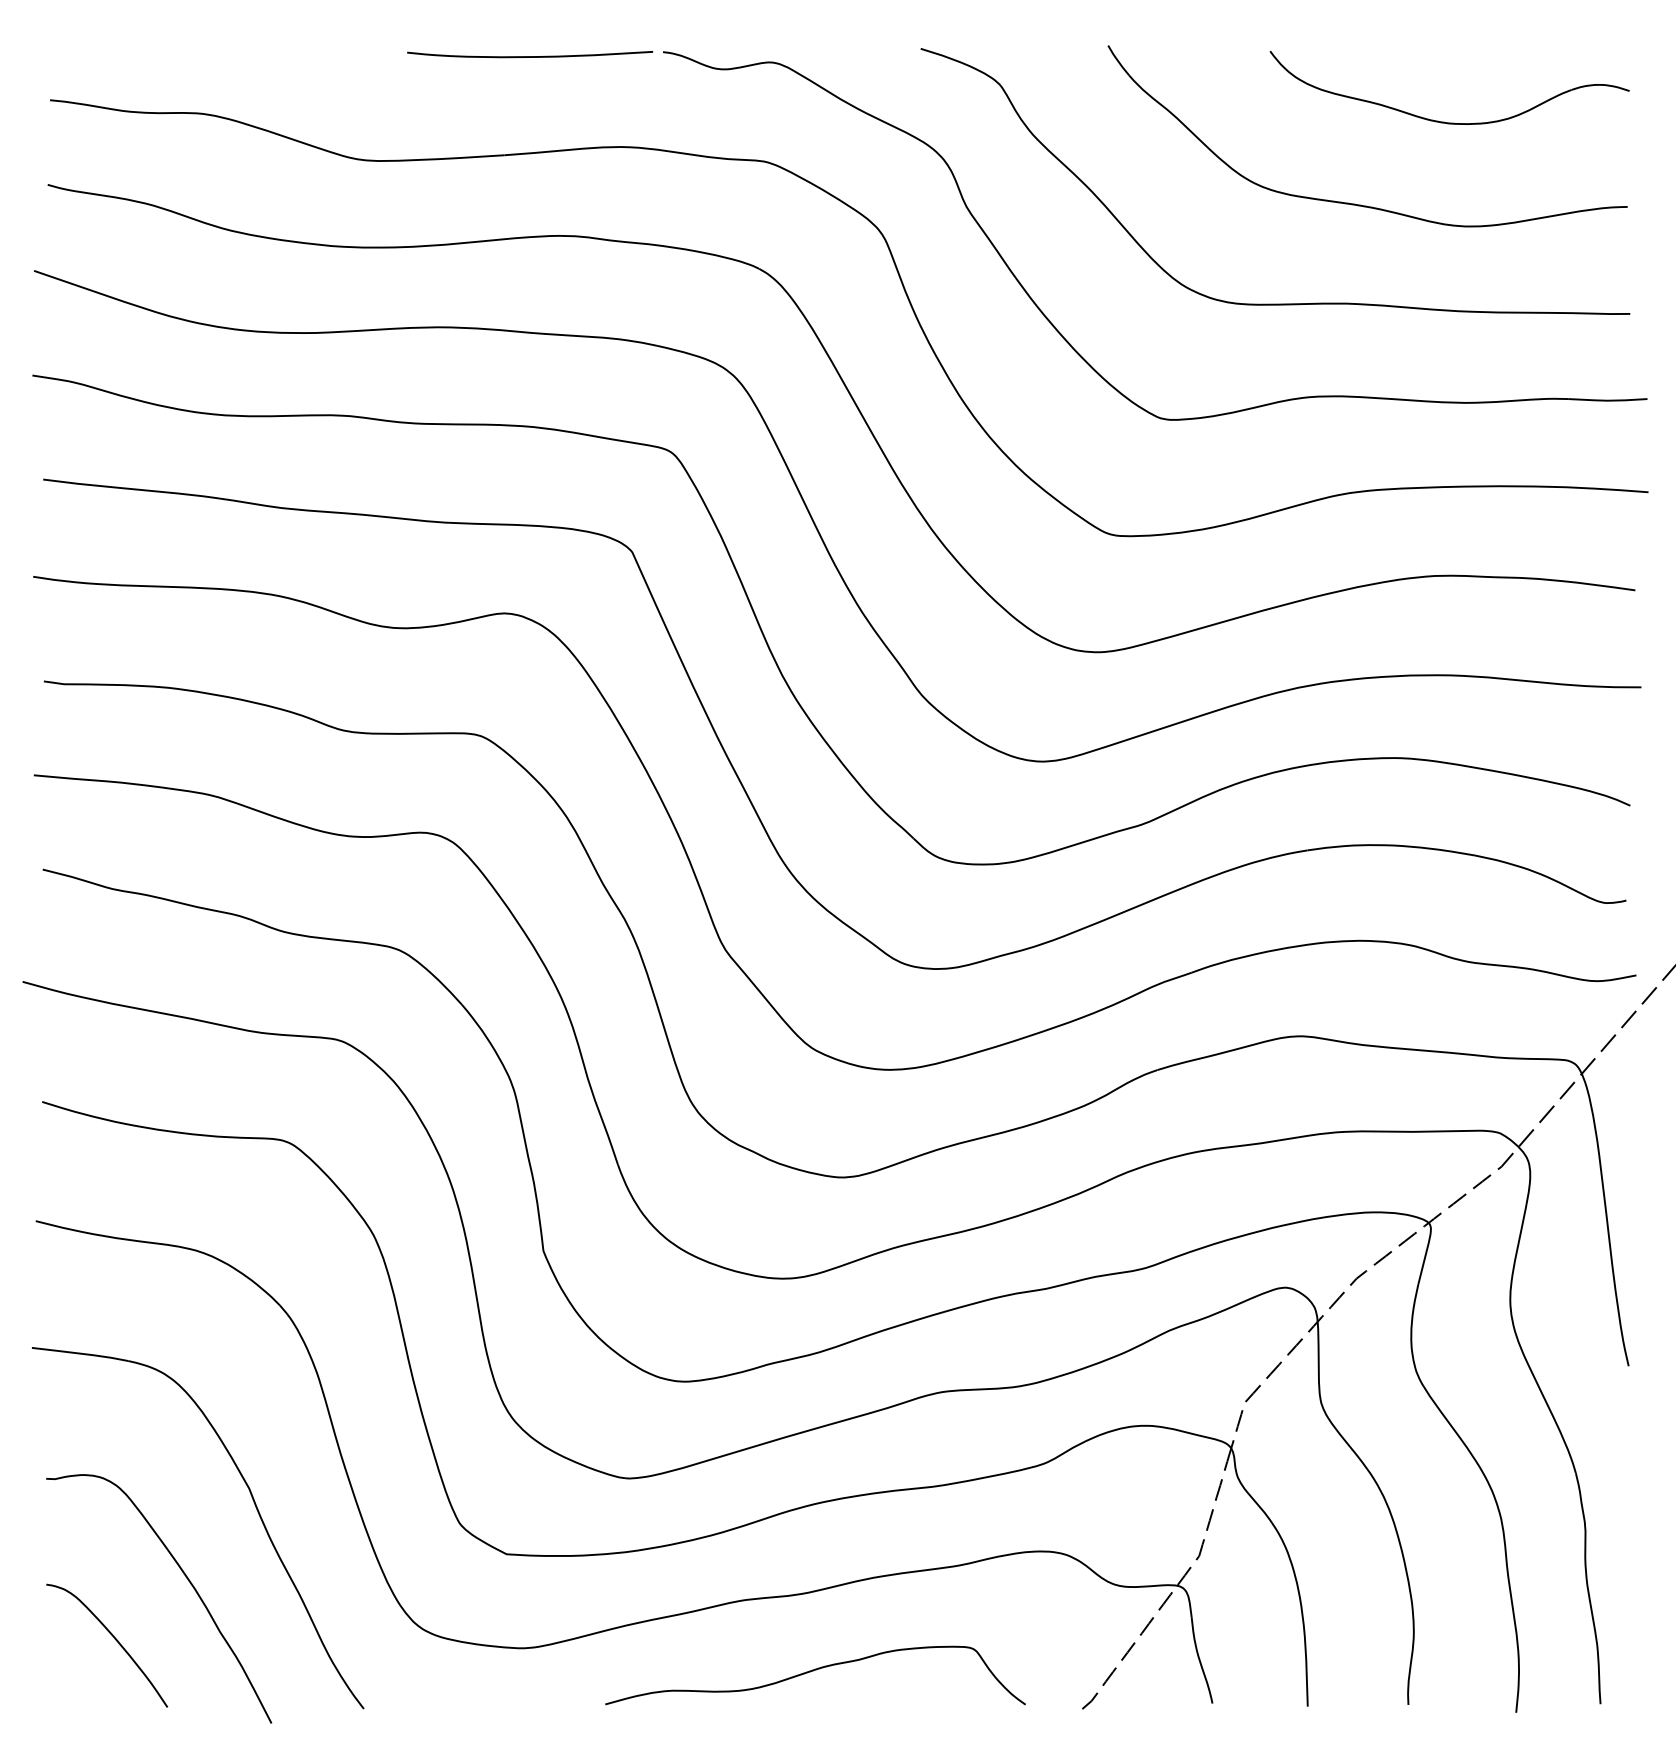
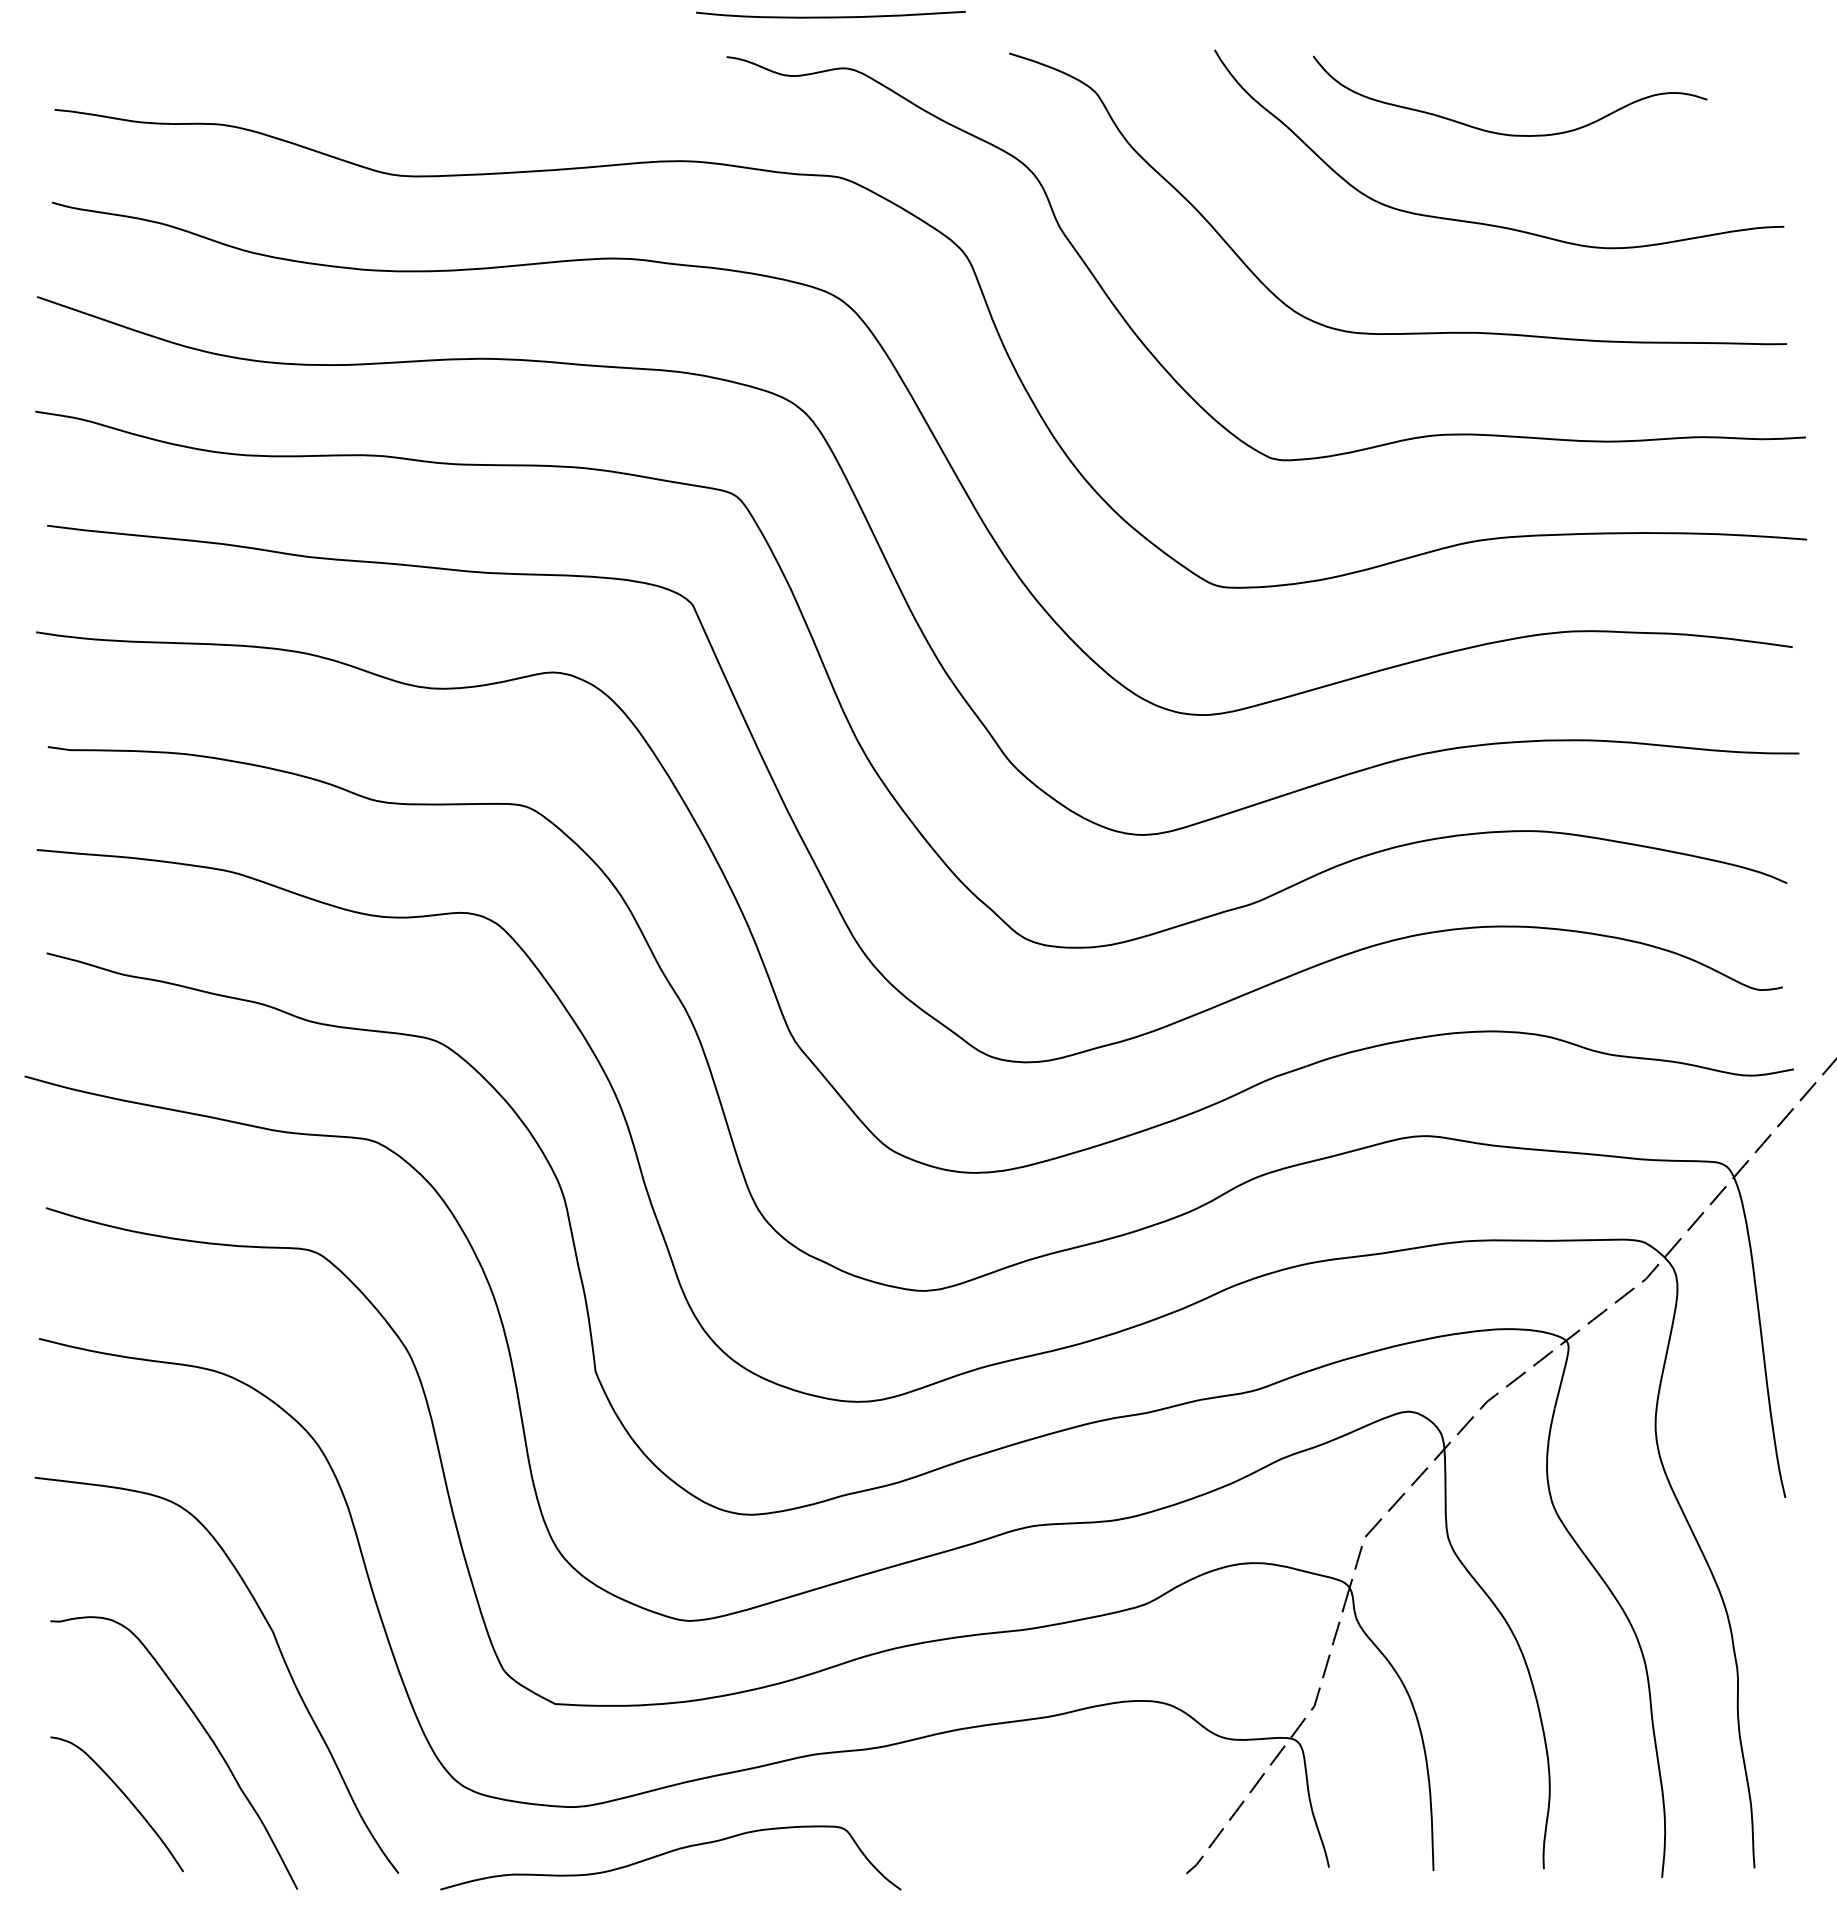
curve: (529, 56) -> (830, 16), moved
part: (1445, 121) -> (1505, 133), moved
curve: (813, 1671) -> (668, 1853), moved

